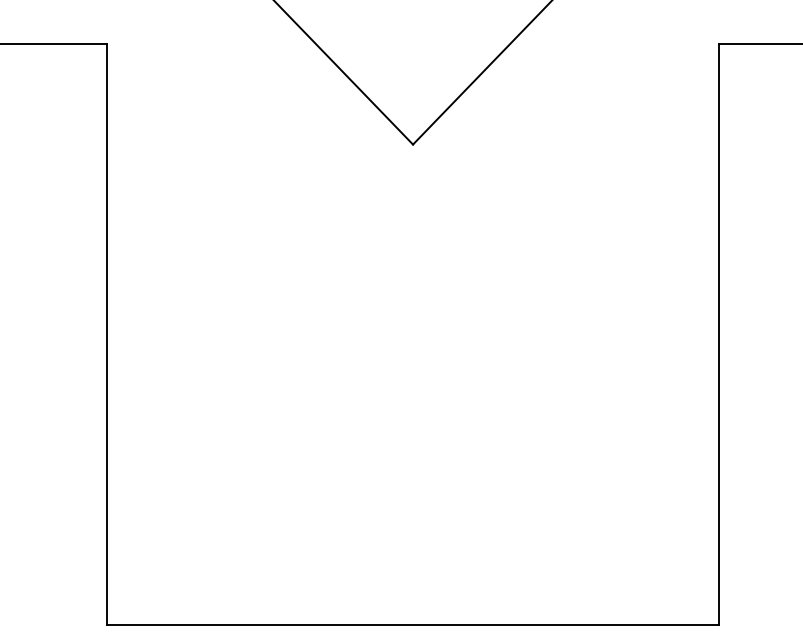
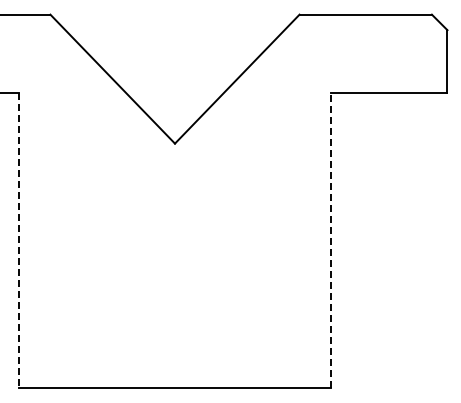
line: (107, 334) -> (19, 240), solid -> dashed
line: (718, 334) -> (330, 240), solid -> dashed

